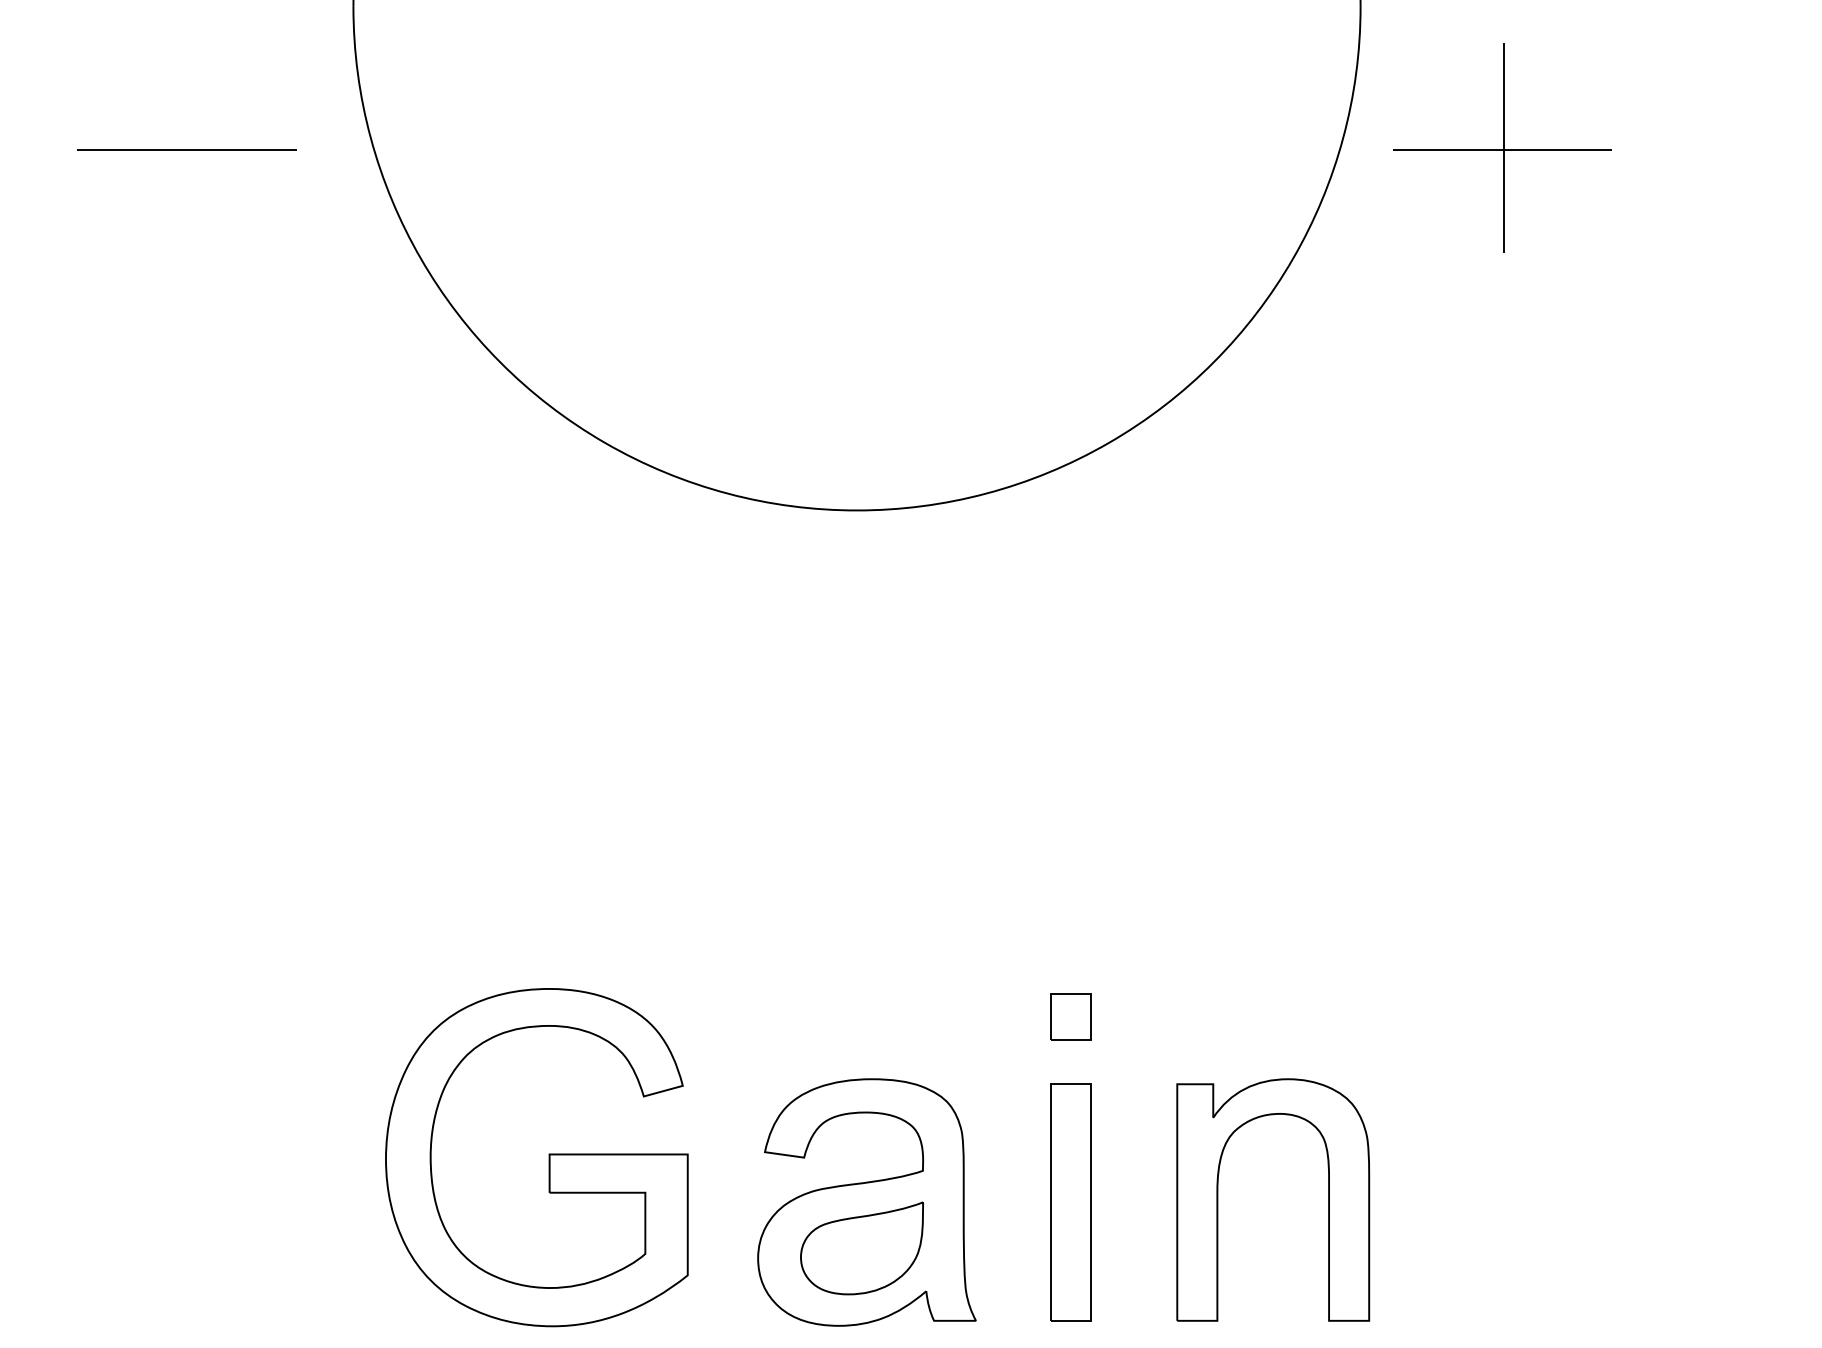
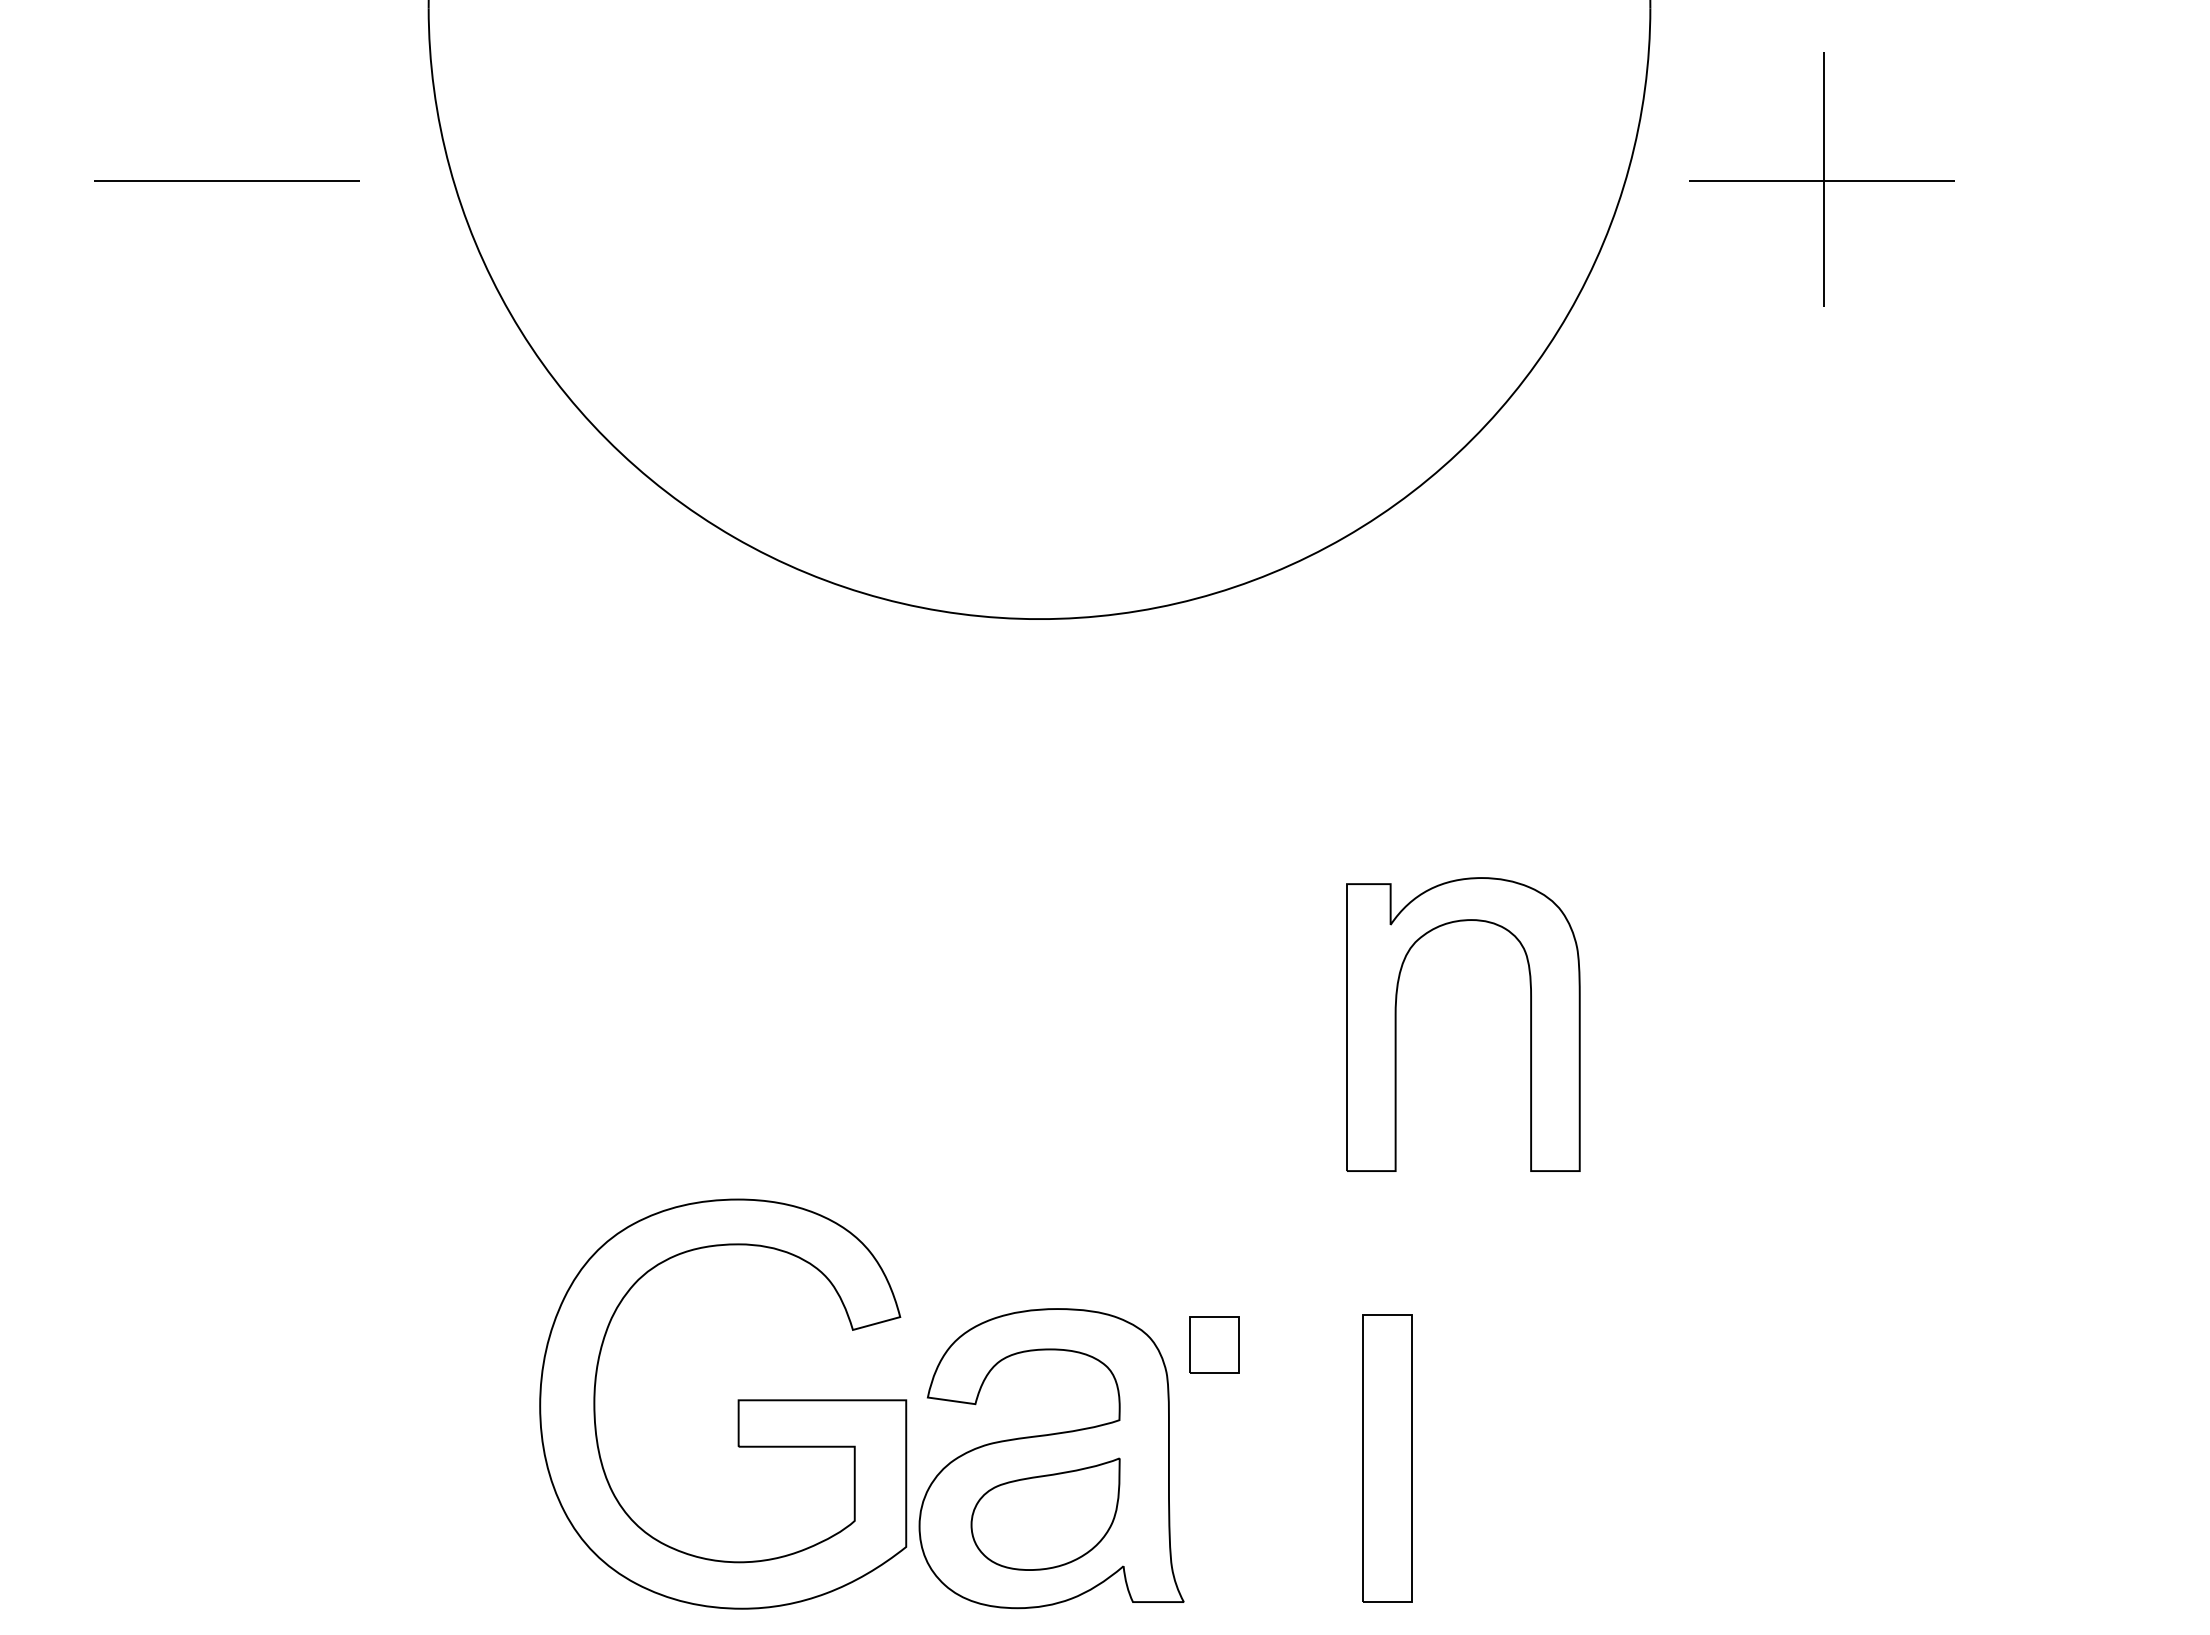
part: (1070, 1016) -> (1214, 1344), moved
part: (548, 1157) -> (737, 1403), moved
part: (1218, 1199) -> (1396, 1024), moved
part: (1070, 1202) -> (1387, 1458), moved

